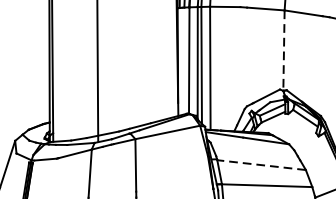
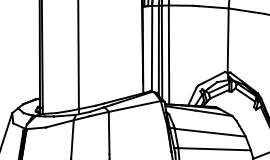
line: (284, 51) -> (228, 41), dashed -> solid
line: (261, 164) -> (210, 132), dashed -> solid

